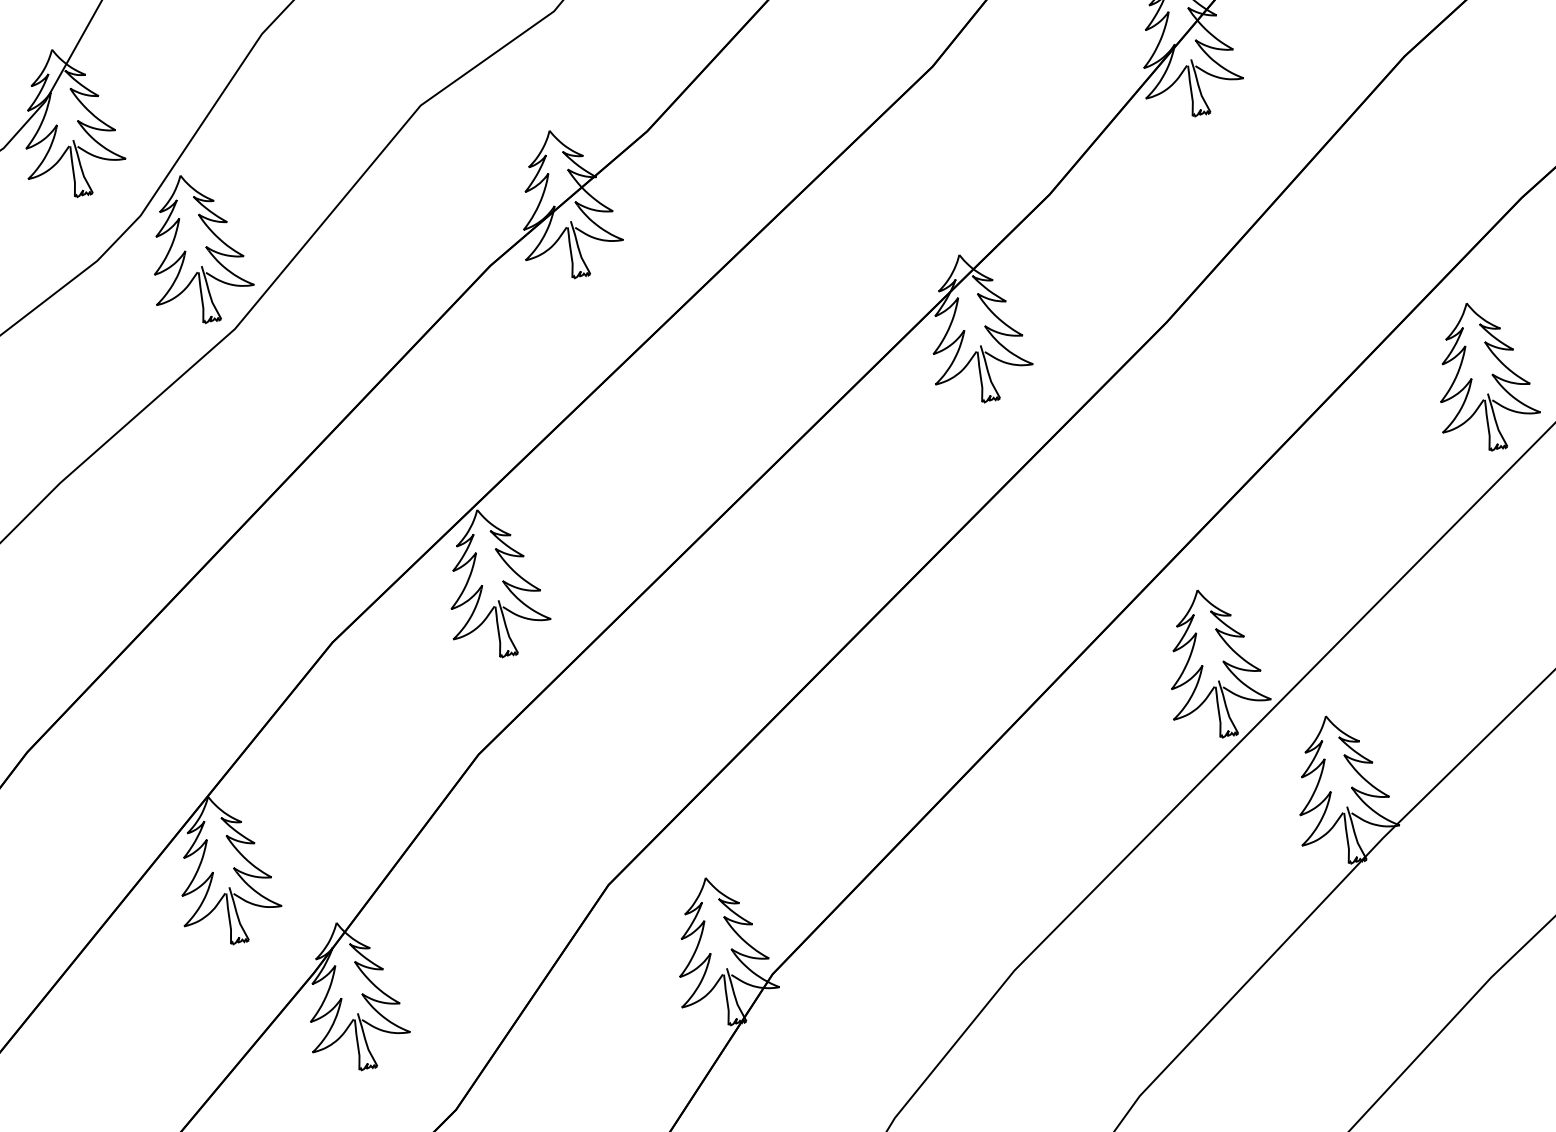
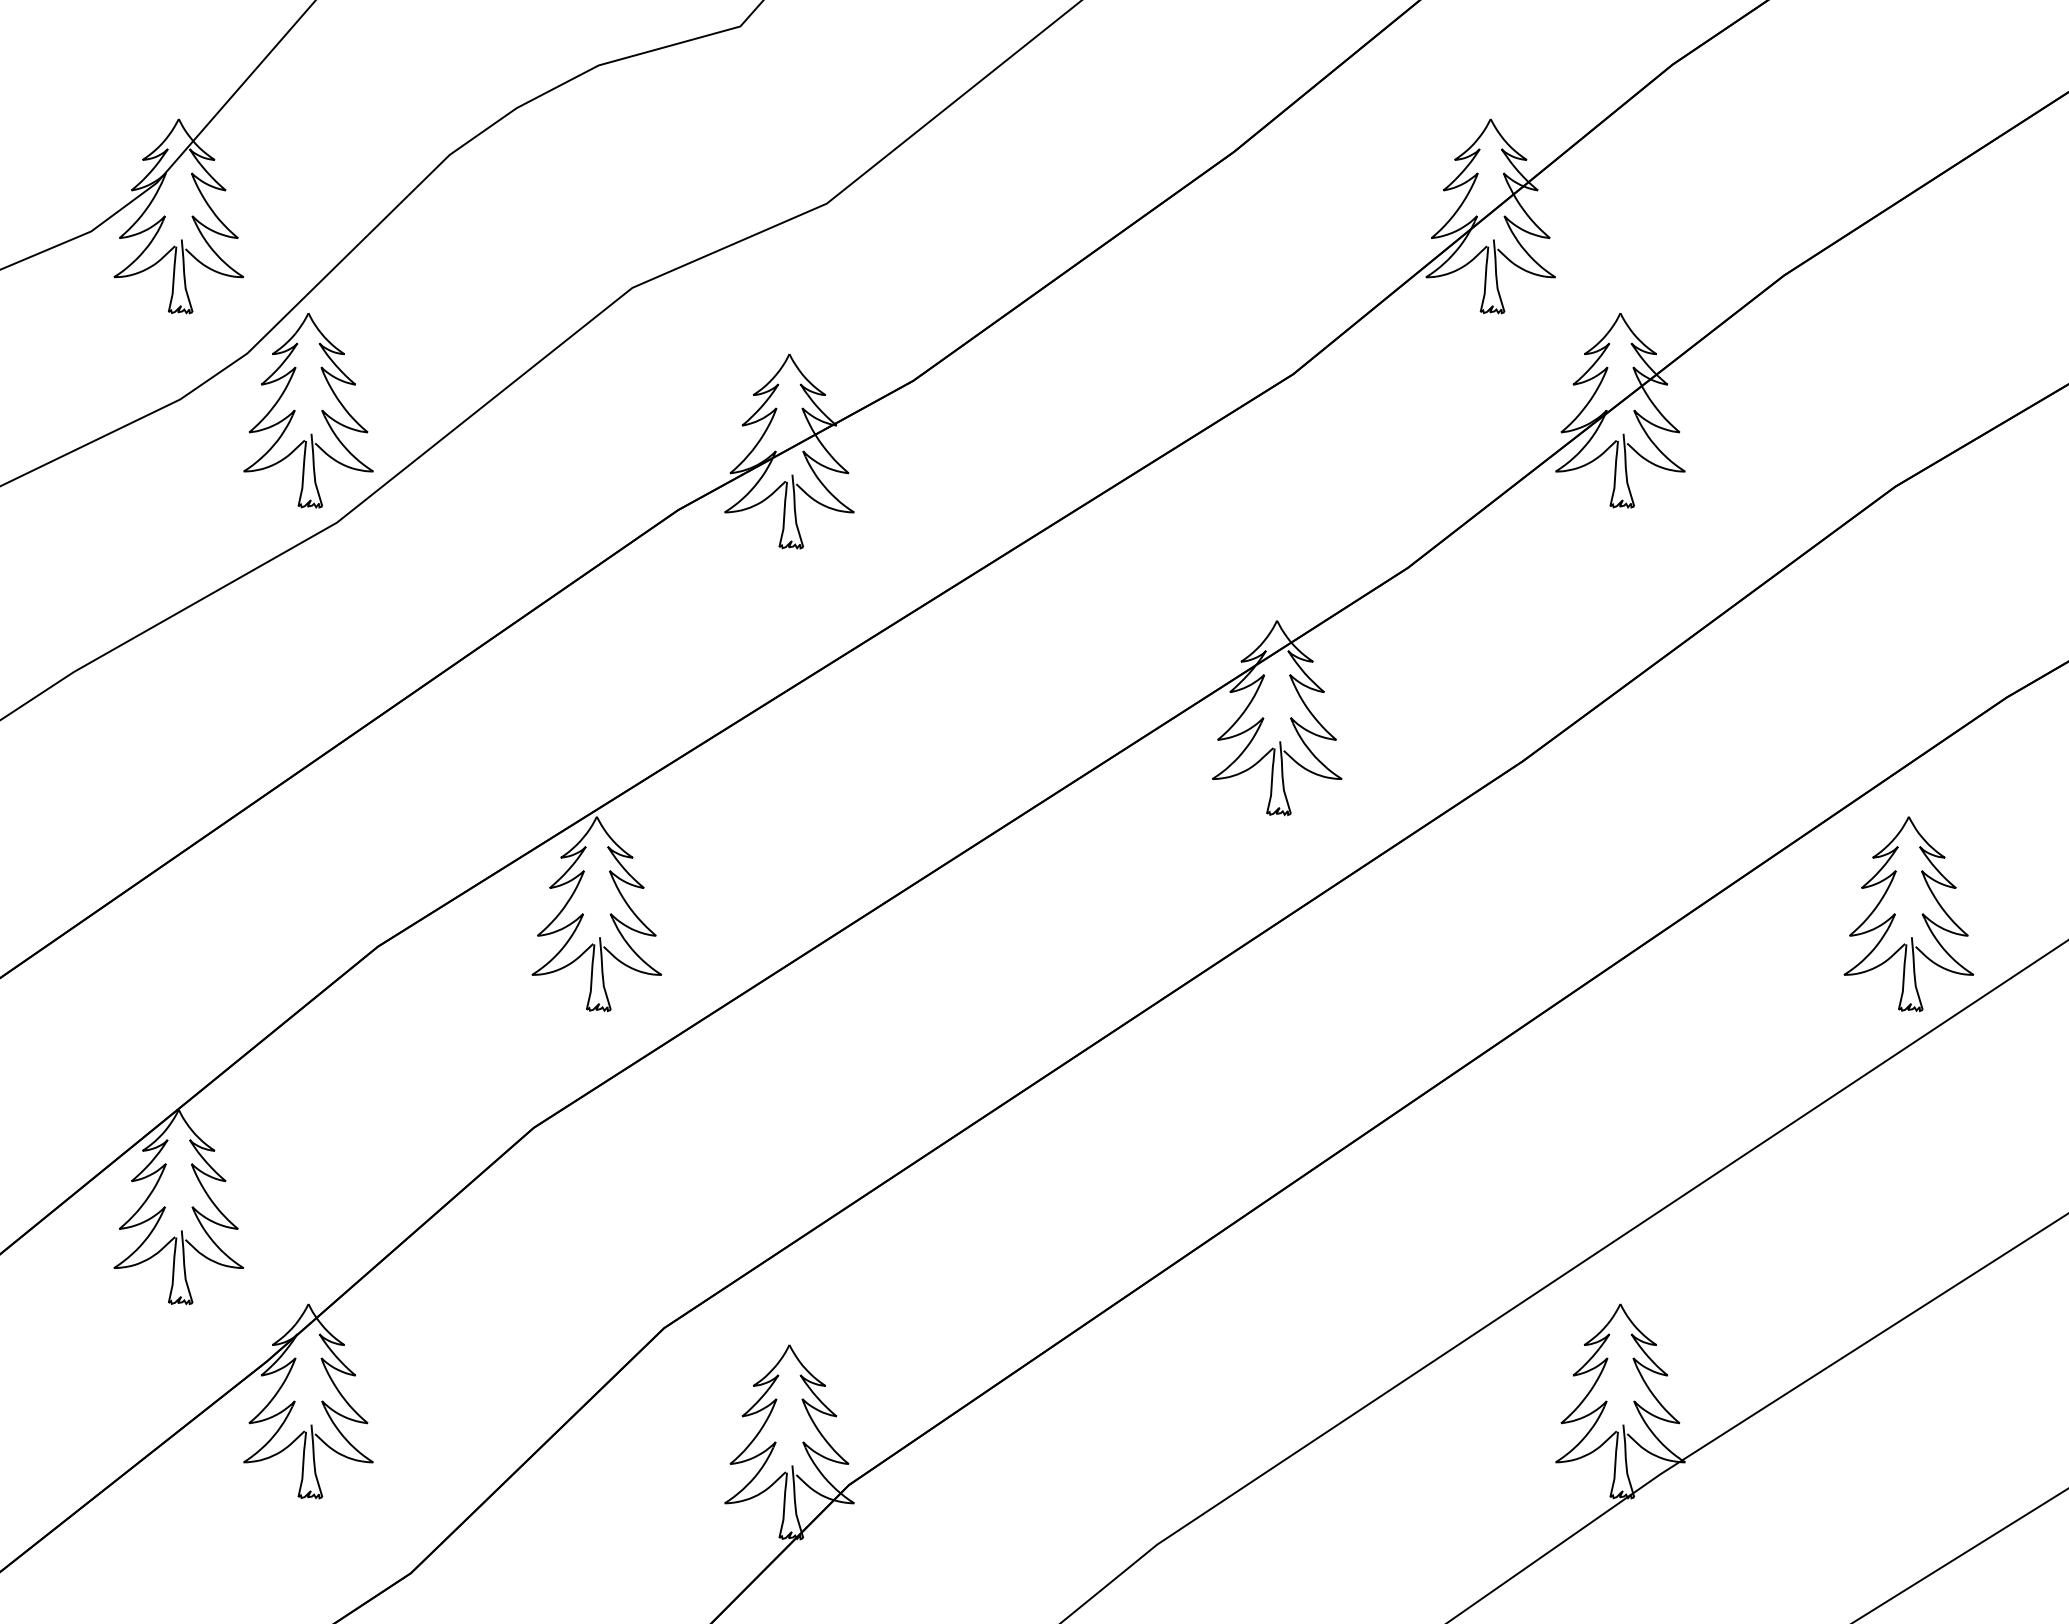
part: (1202, 665) -> (1477, 1207), removed

